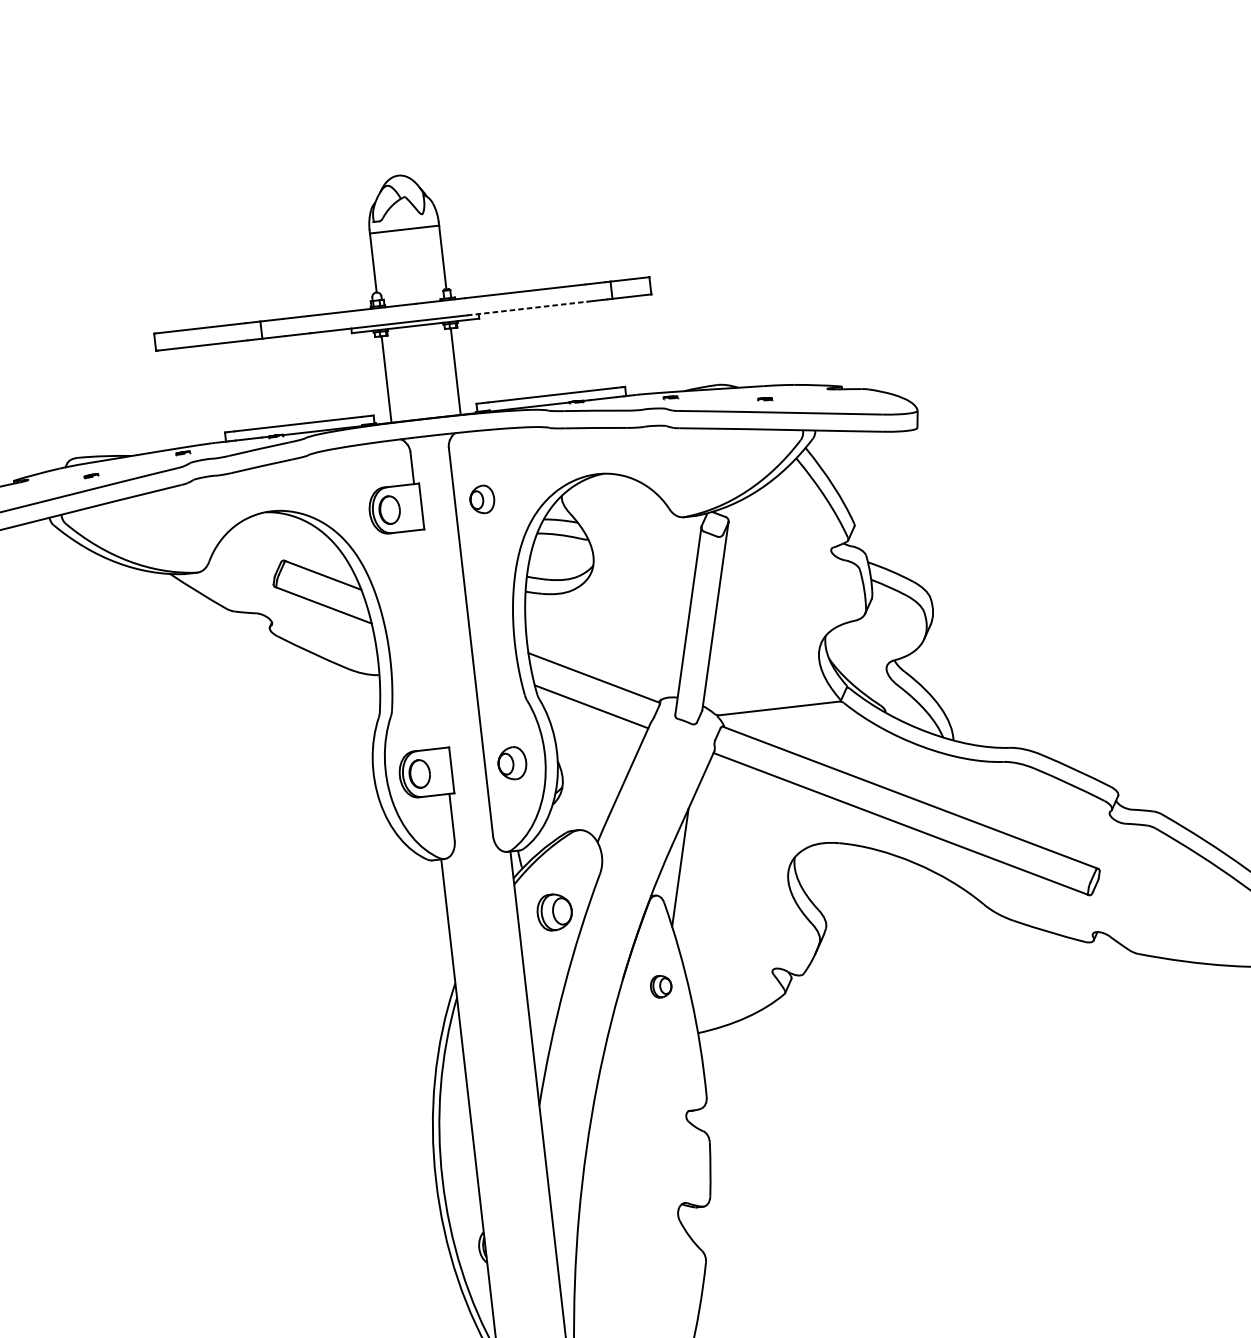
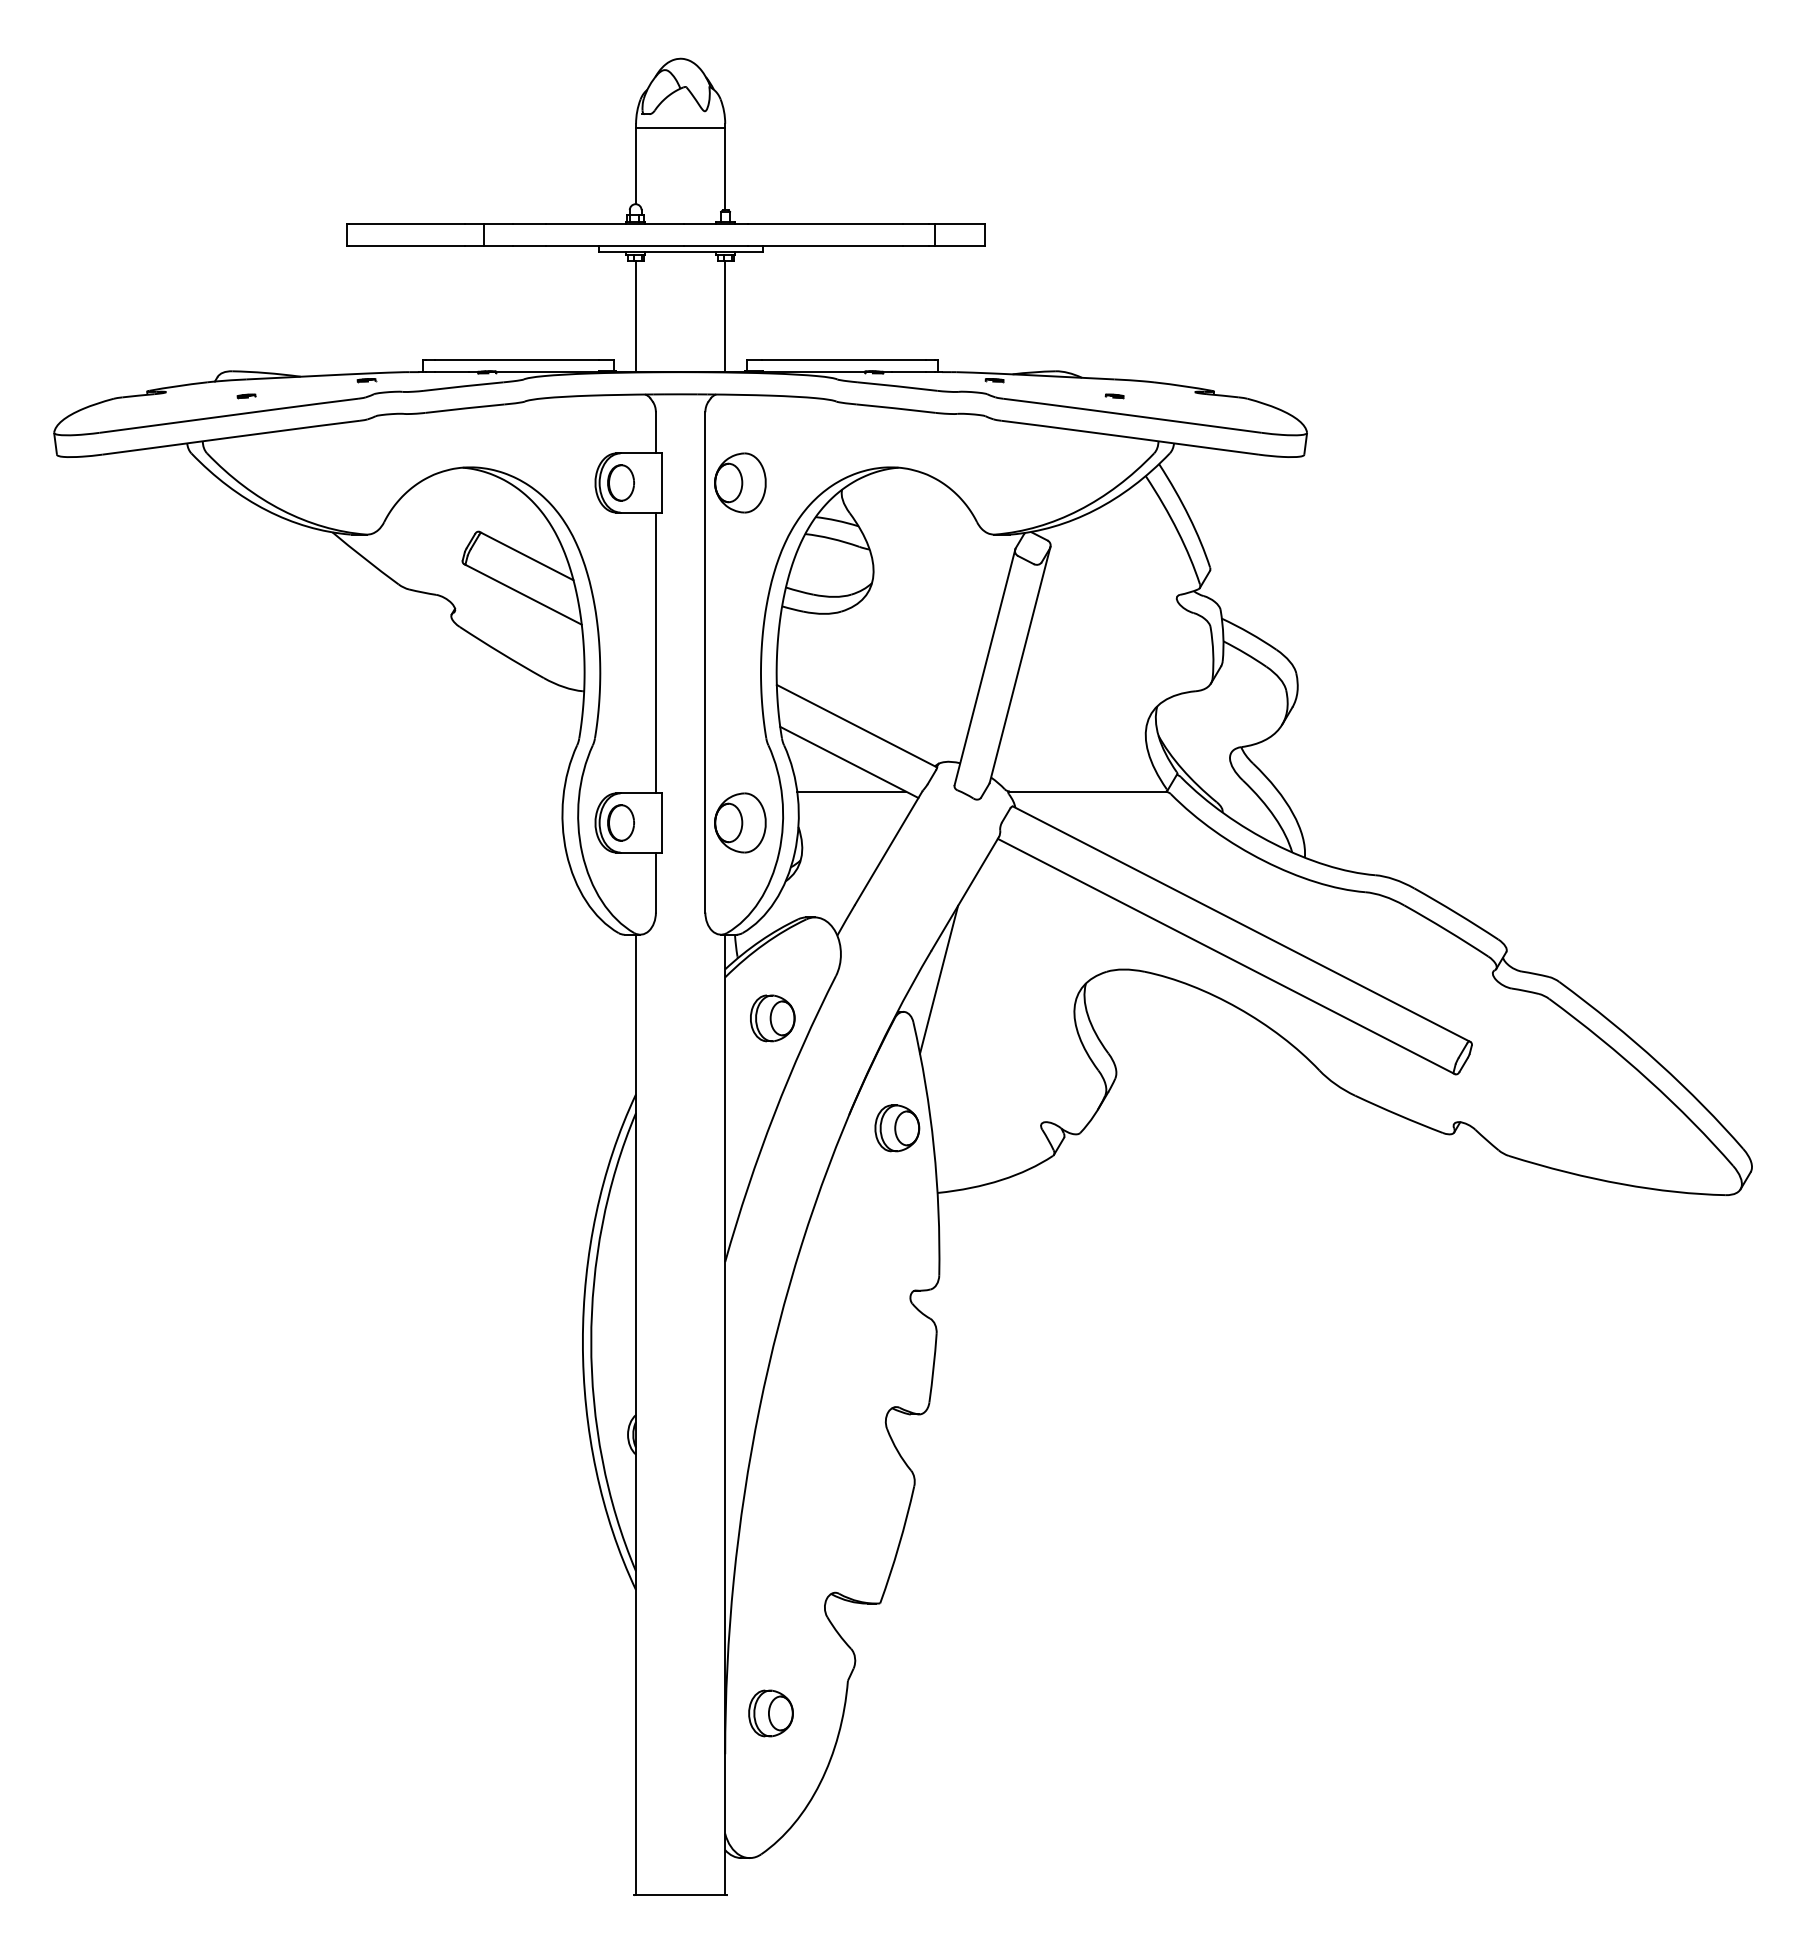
line: (527, 308) -> (825, 246), dashed -> solid
part: (482, 499) -> (740, 482), size x1.67
line: (431, 638) -> (655, 652), added
line: (595, 729) -> (851, 791), added
part: (512, 763) -> (740, 822), size x1.43
part: (661, 986) -> (897, 1128), size x1.67

